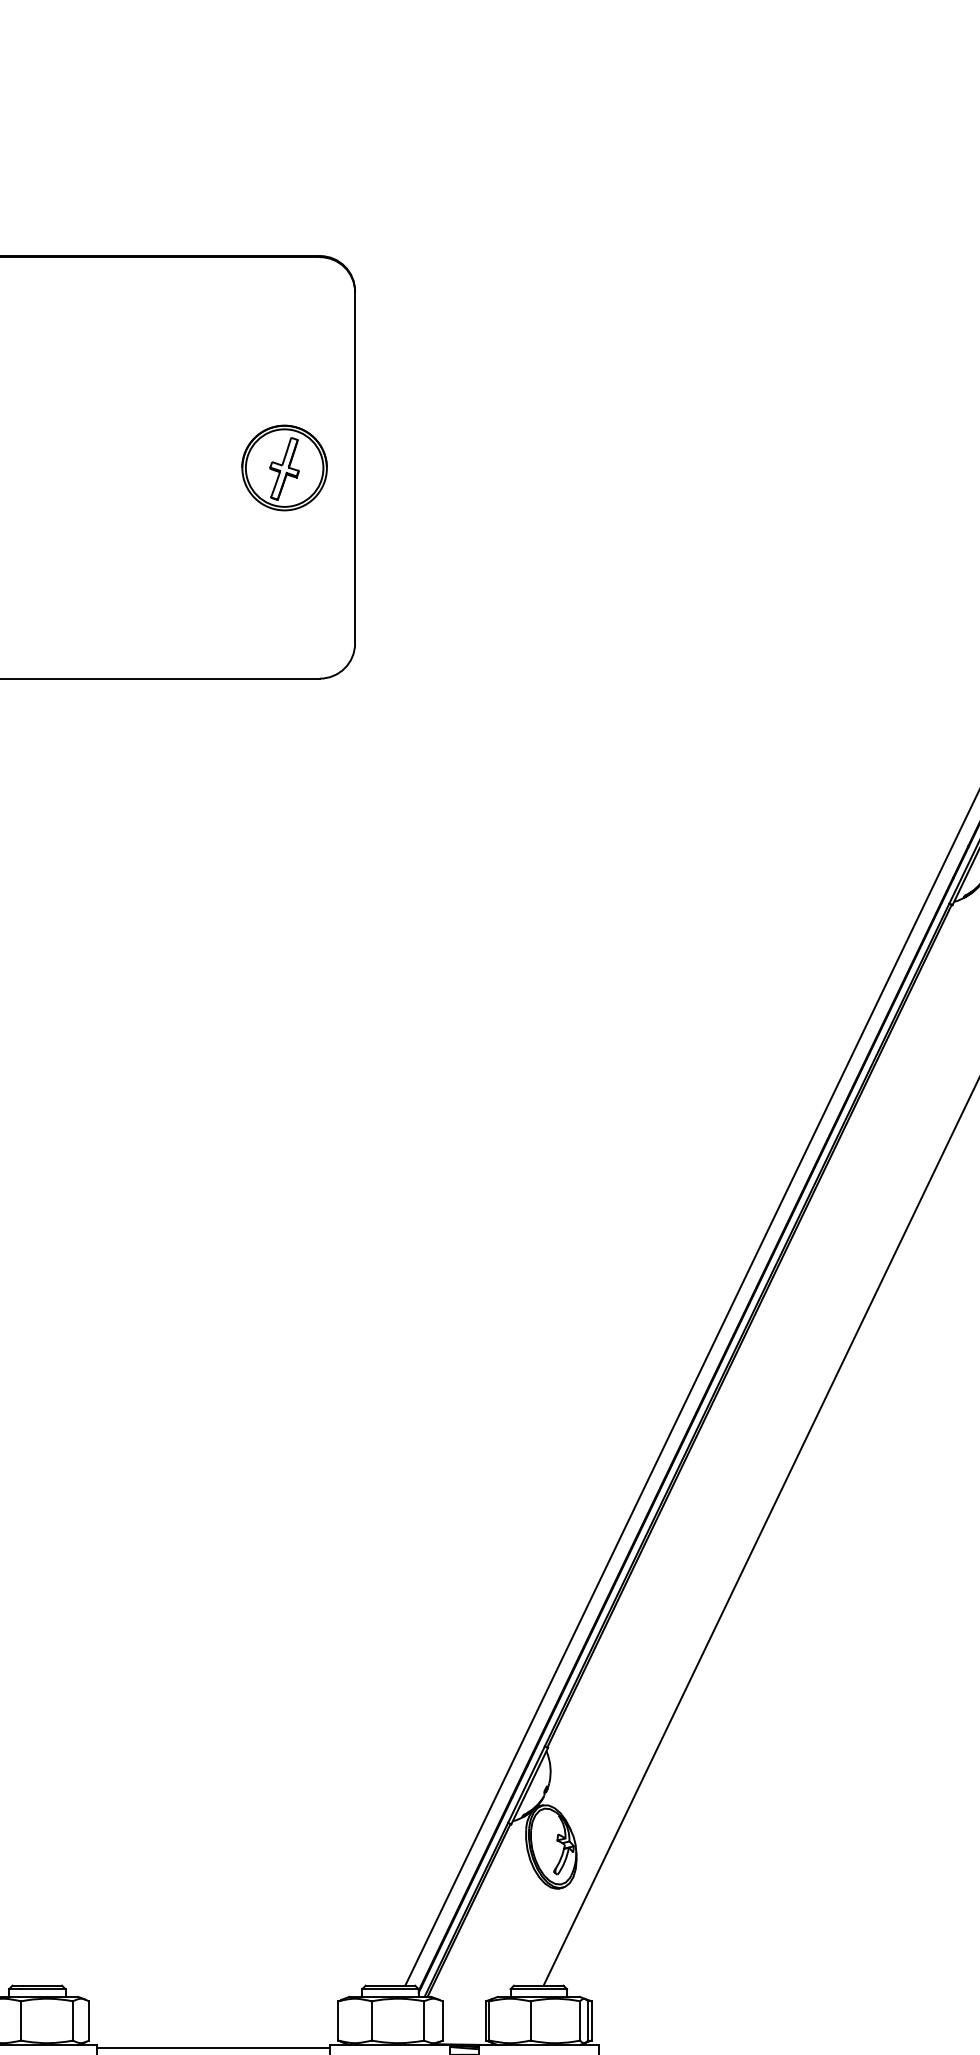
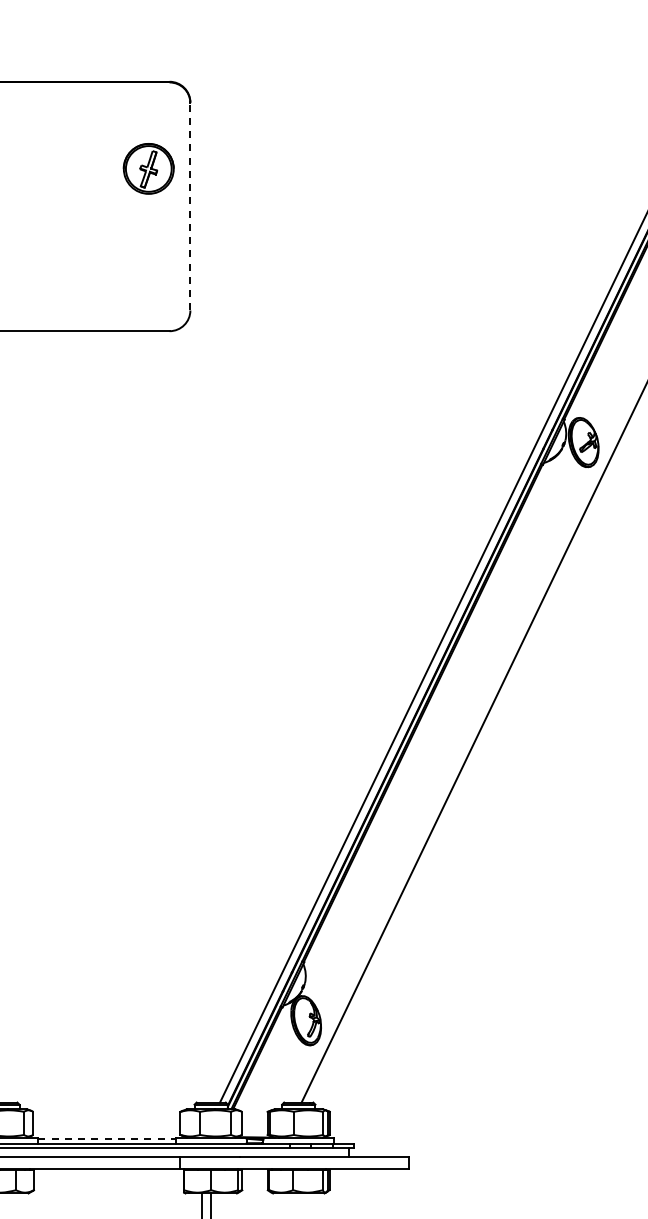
part: (284, 467) -> (148, 168), moved
line: (355, 467) -> (190, 206), solid -> dashed
line: (214, 2048) -> (107, 1139), solid -> dashed

